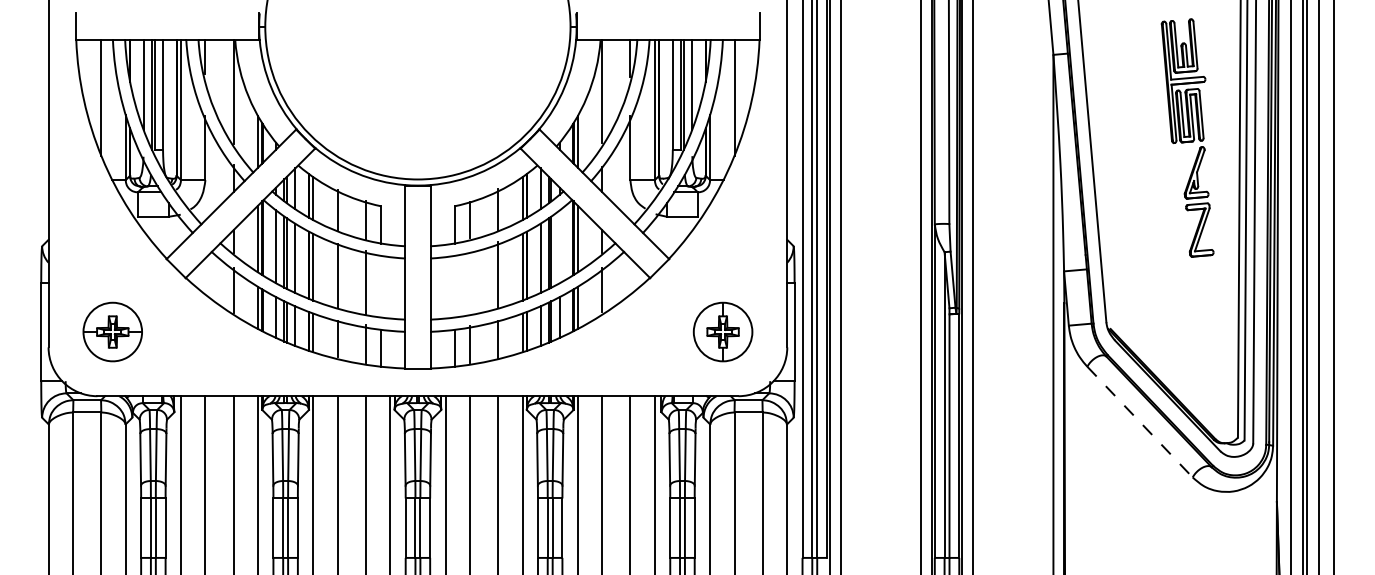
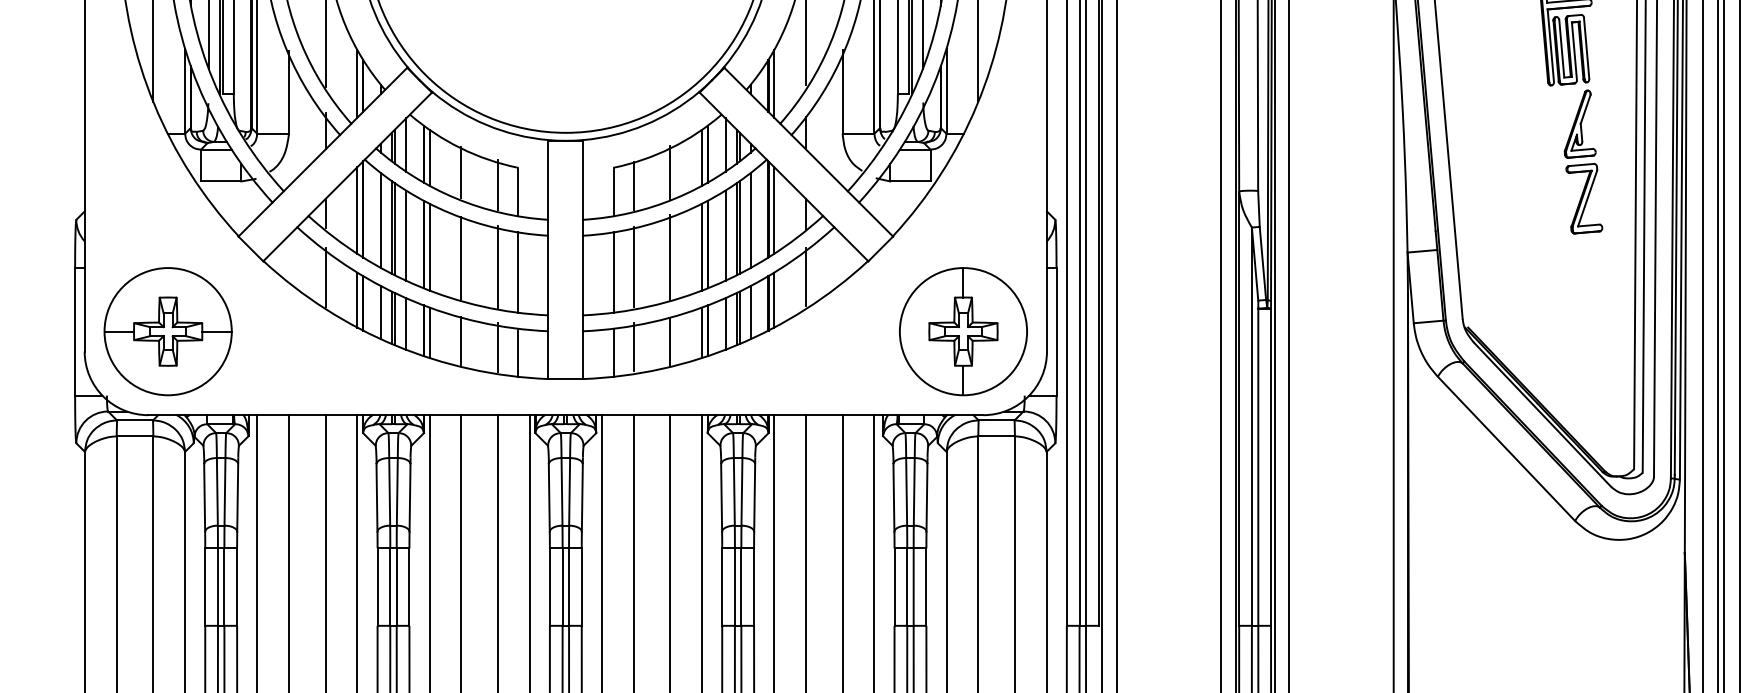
line: (559, 246) -> (750, 220), added
line: (470, 282) -> (634, 267), added
line: (381, 286) -> (518, 272), added
line: (454, 286) -> (613, 272), added
part: (112, 331) -> (167, 330), size x1.67
part: (722, 331) -> (962, 330), size x1.67
line: (1140, 422) -> (1507, 449), dashed -> solid

